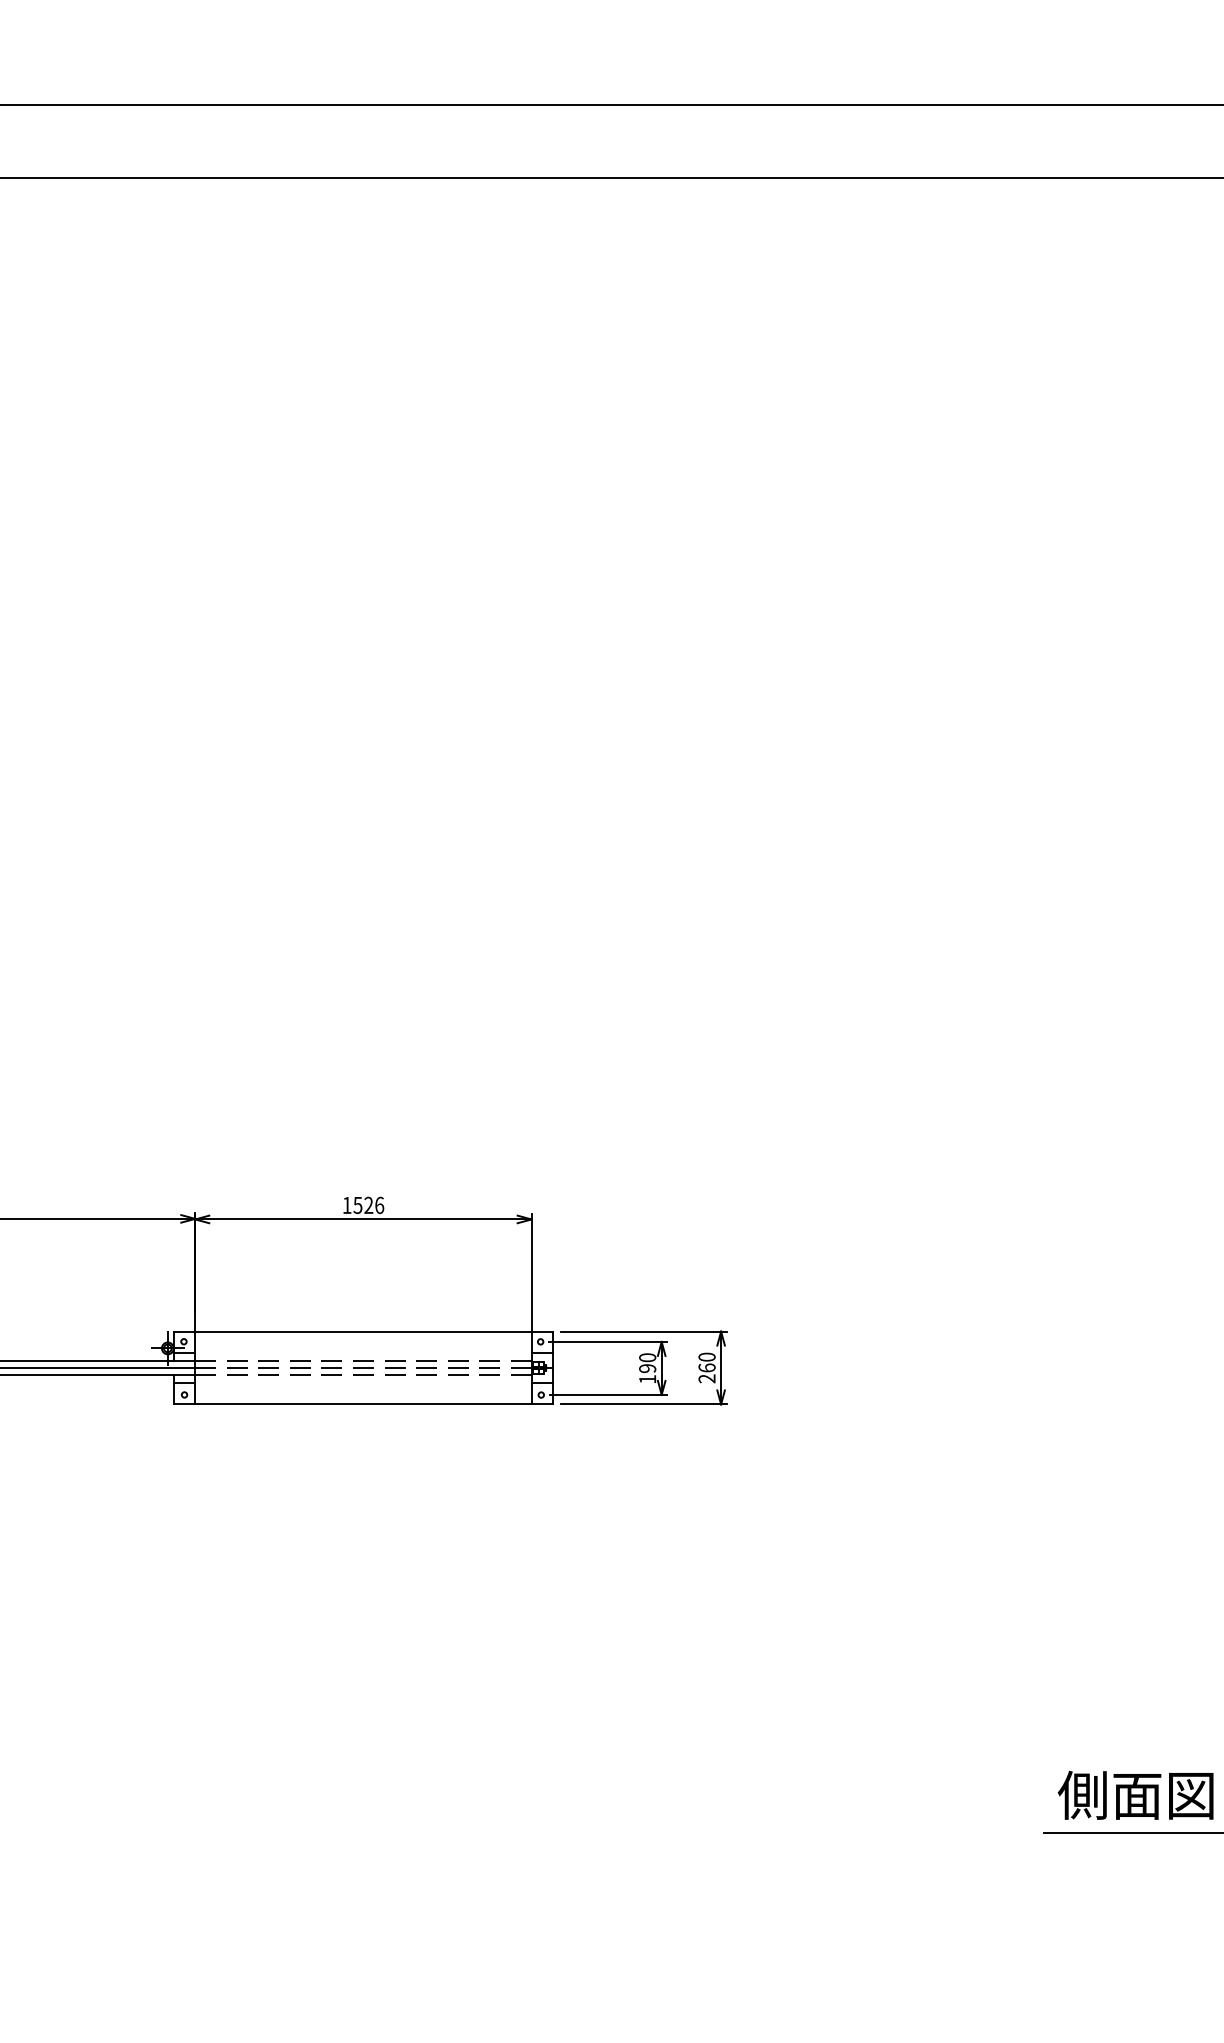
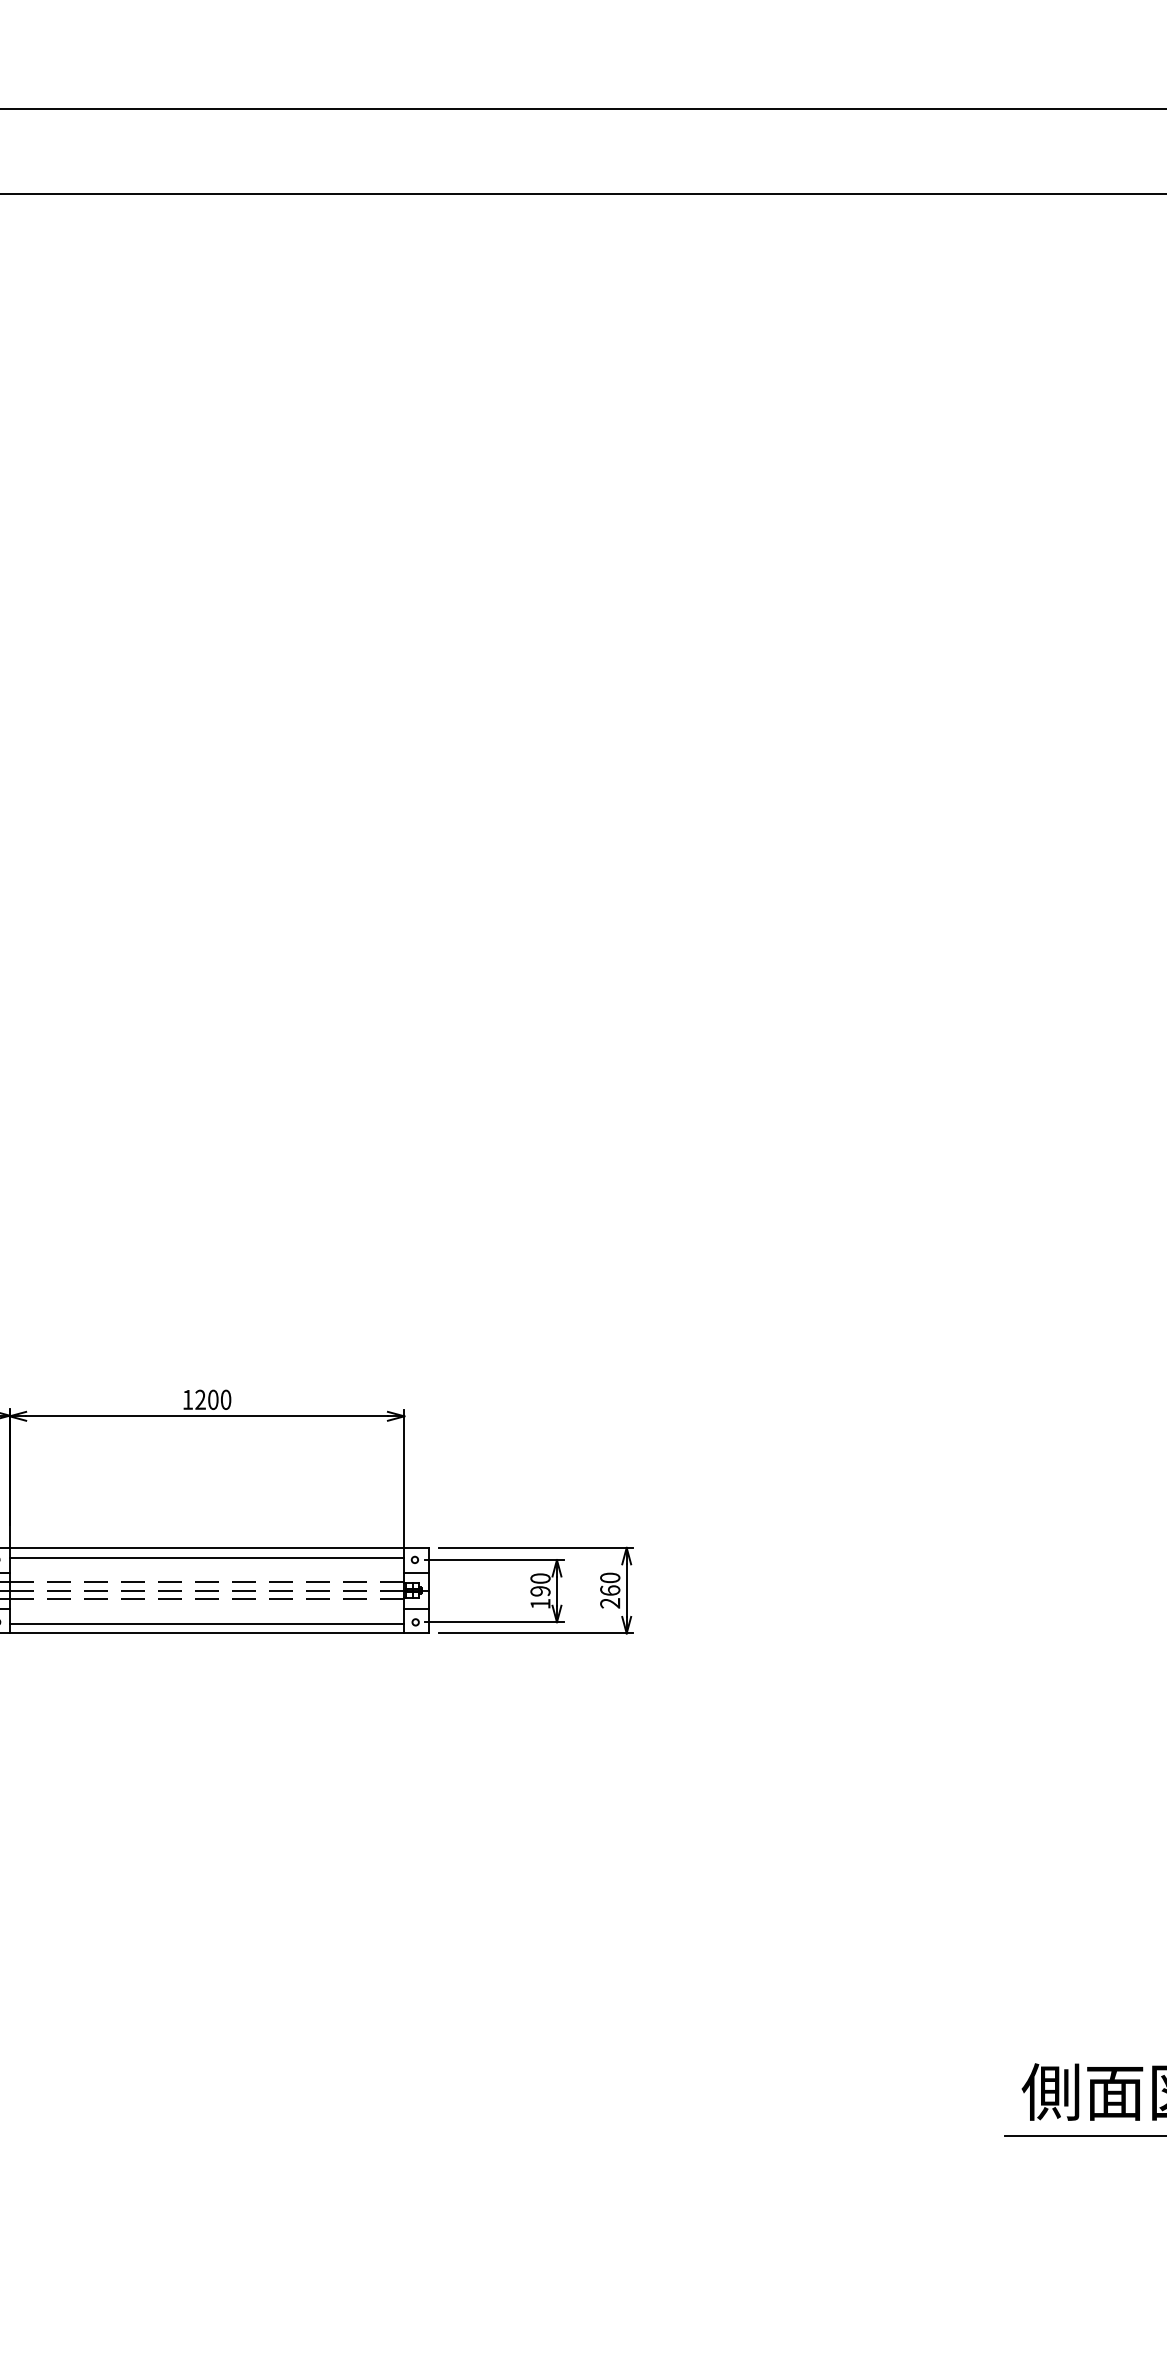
text: (368, 1205) -> (212, 1399), 1526 -> 1200
line: (363, 1340) -> (207, 1558), added
line: (363, 1396) -> (207, 1624), added

